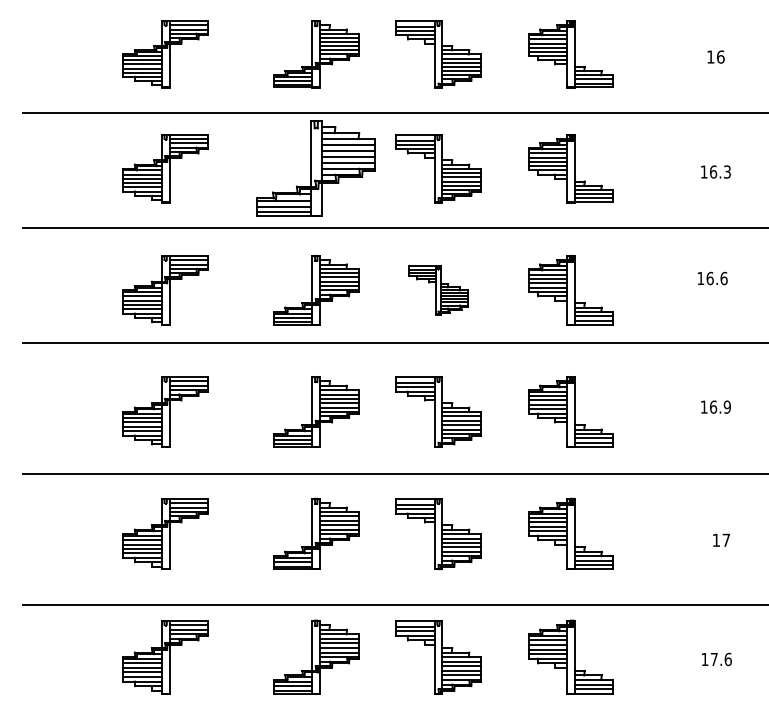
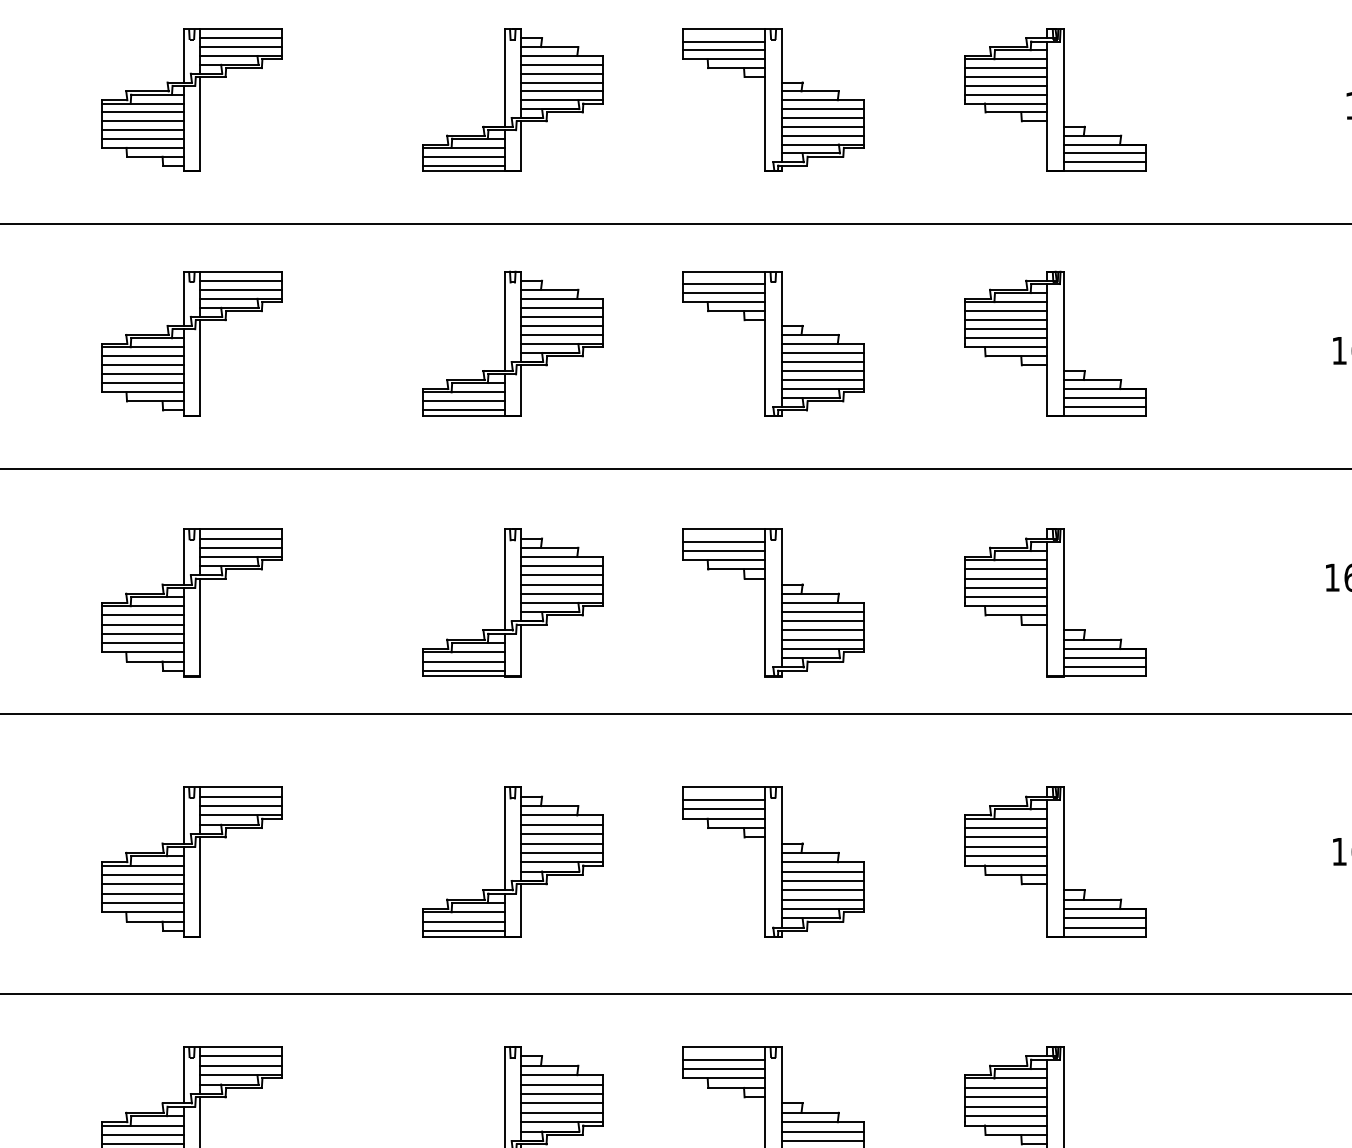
part: (316, 168) -> (513, 343), size x0.71
part: (438, 290) -> (773, 603), size x1.43

